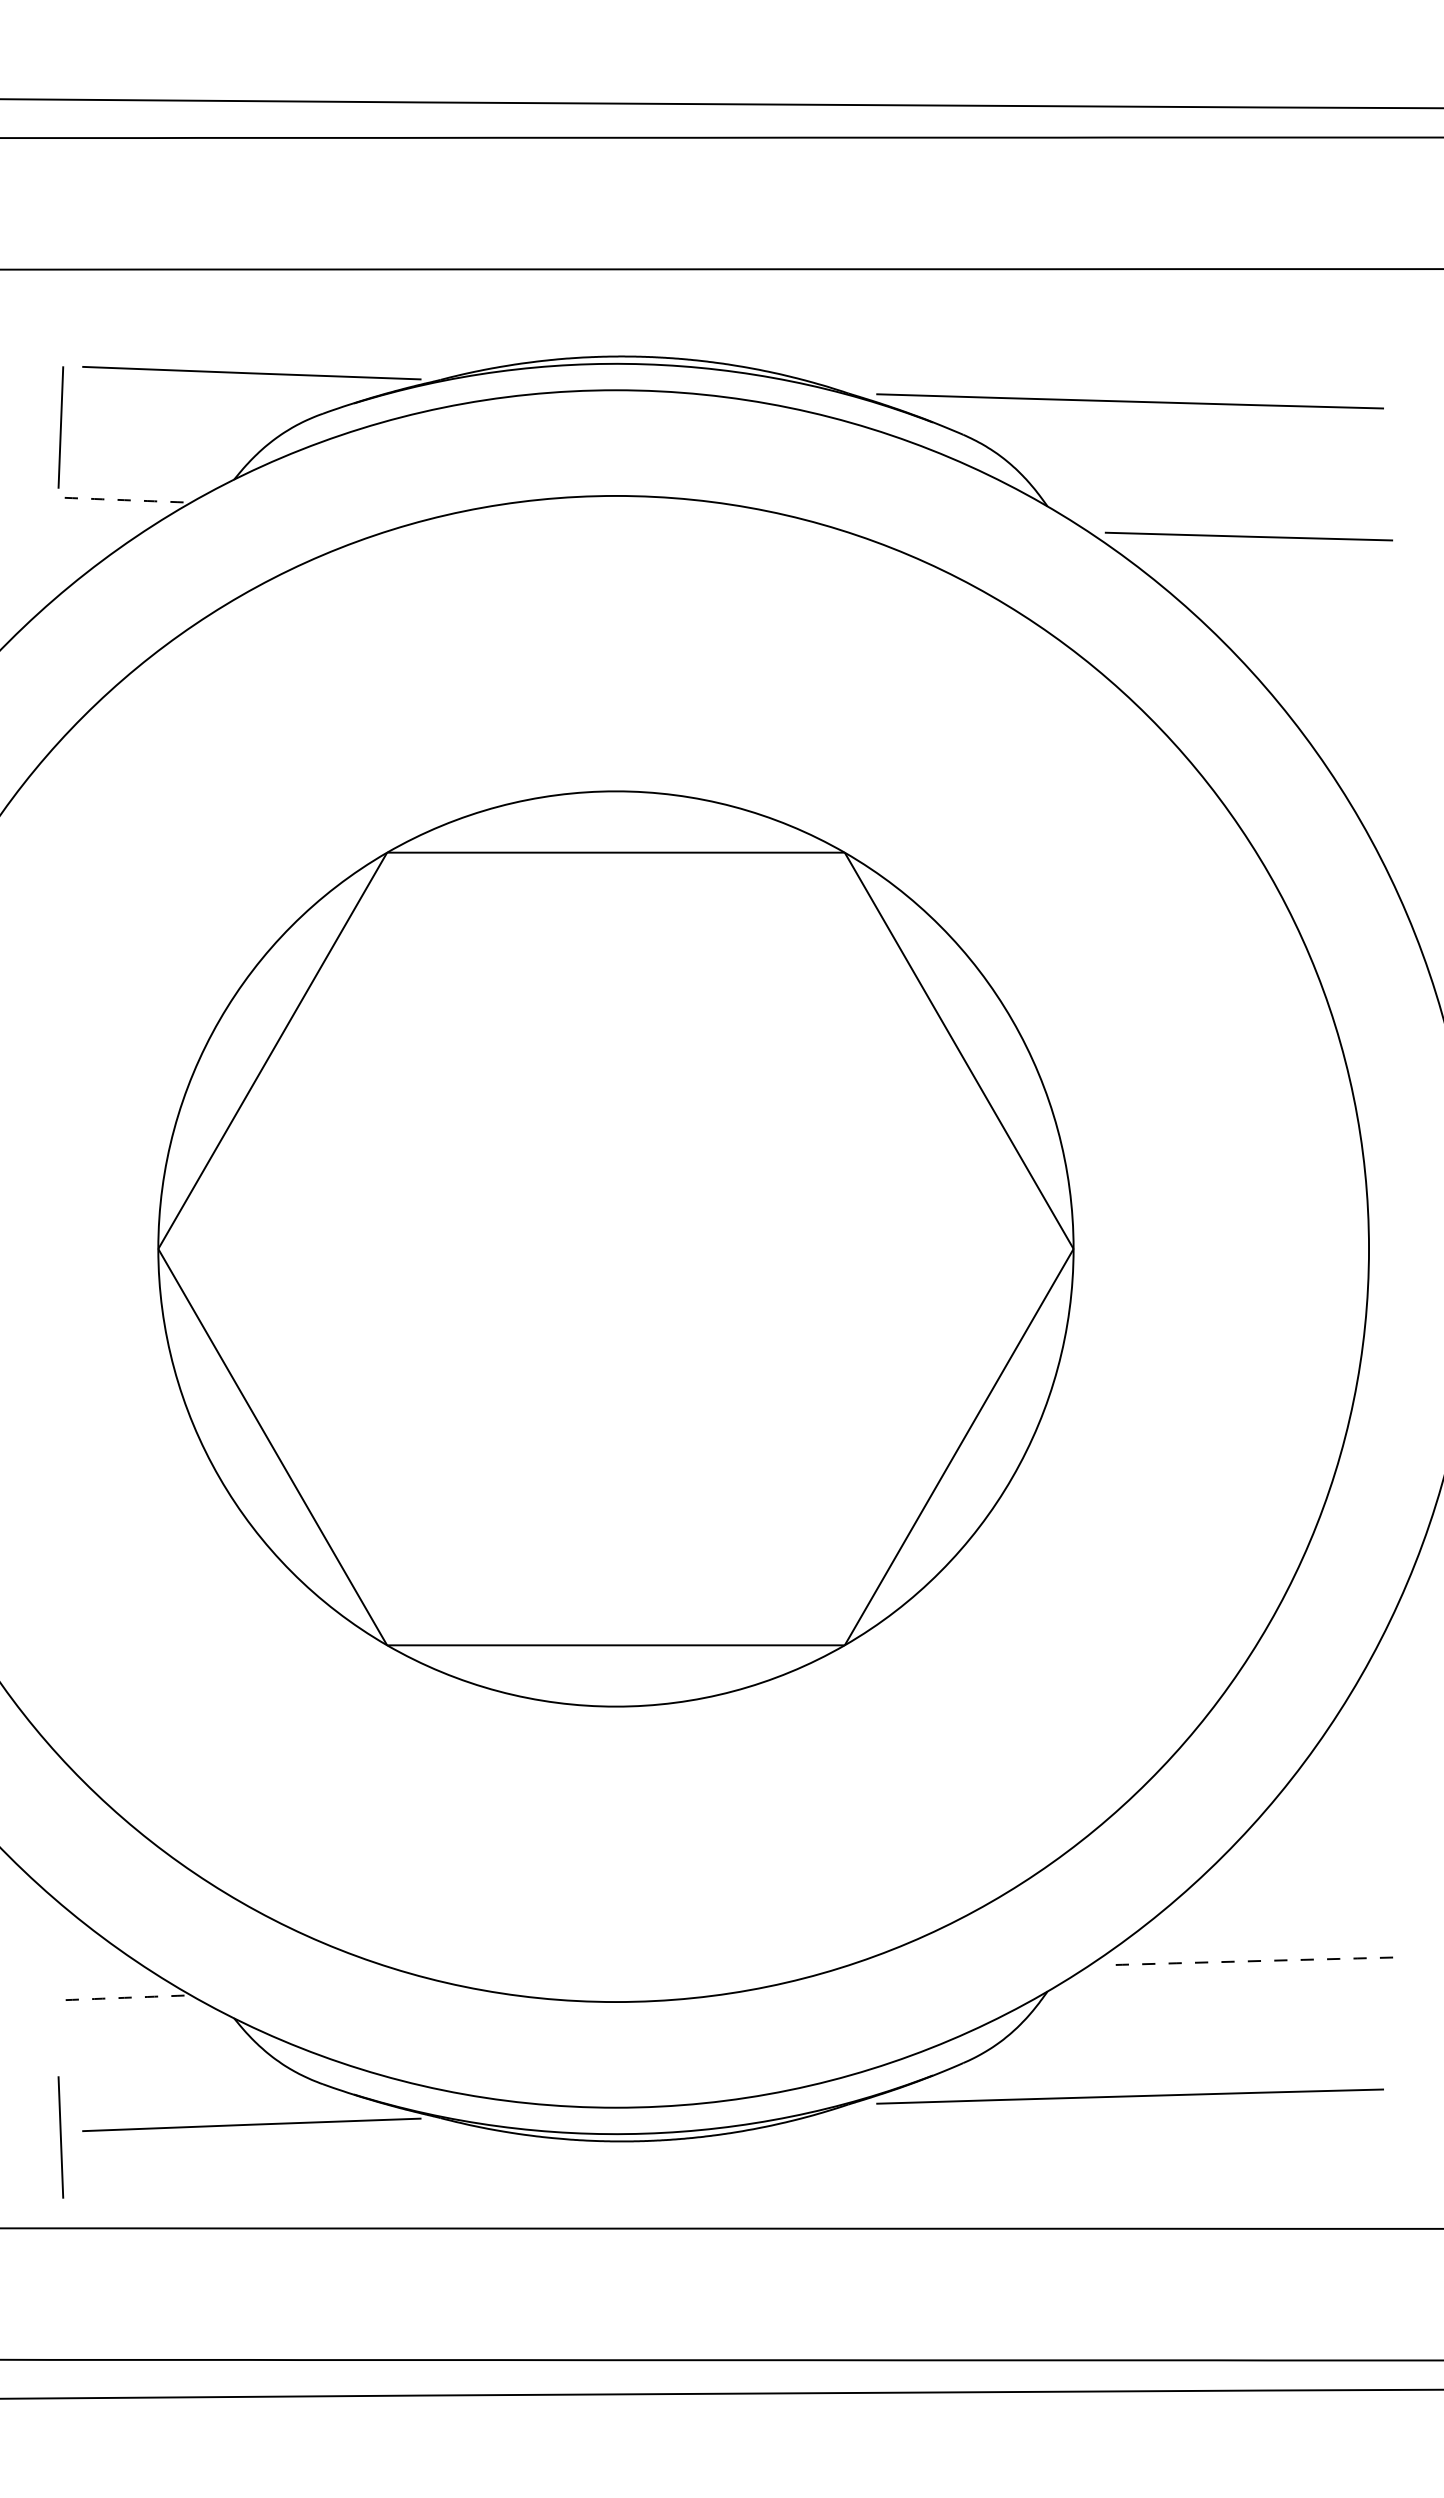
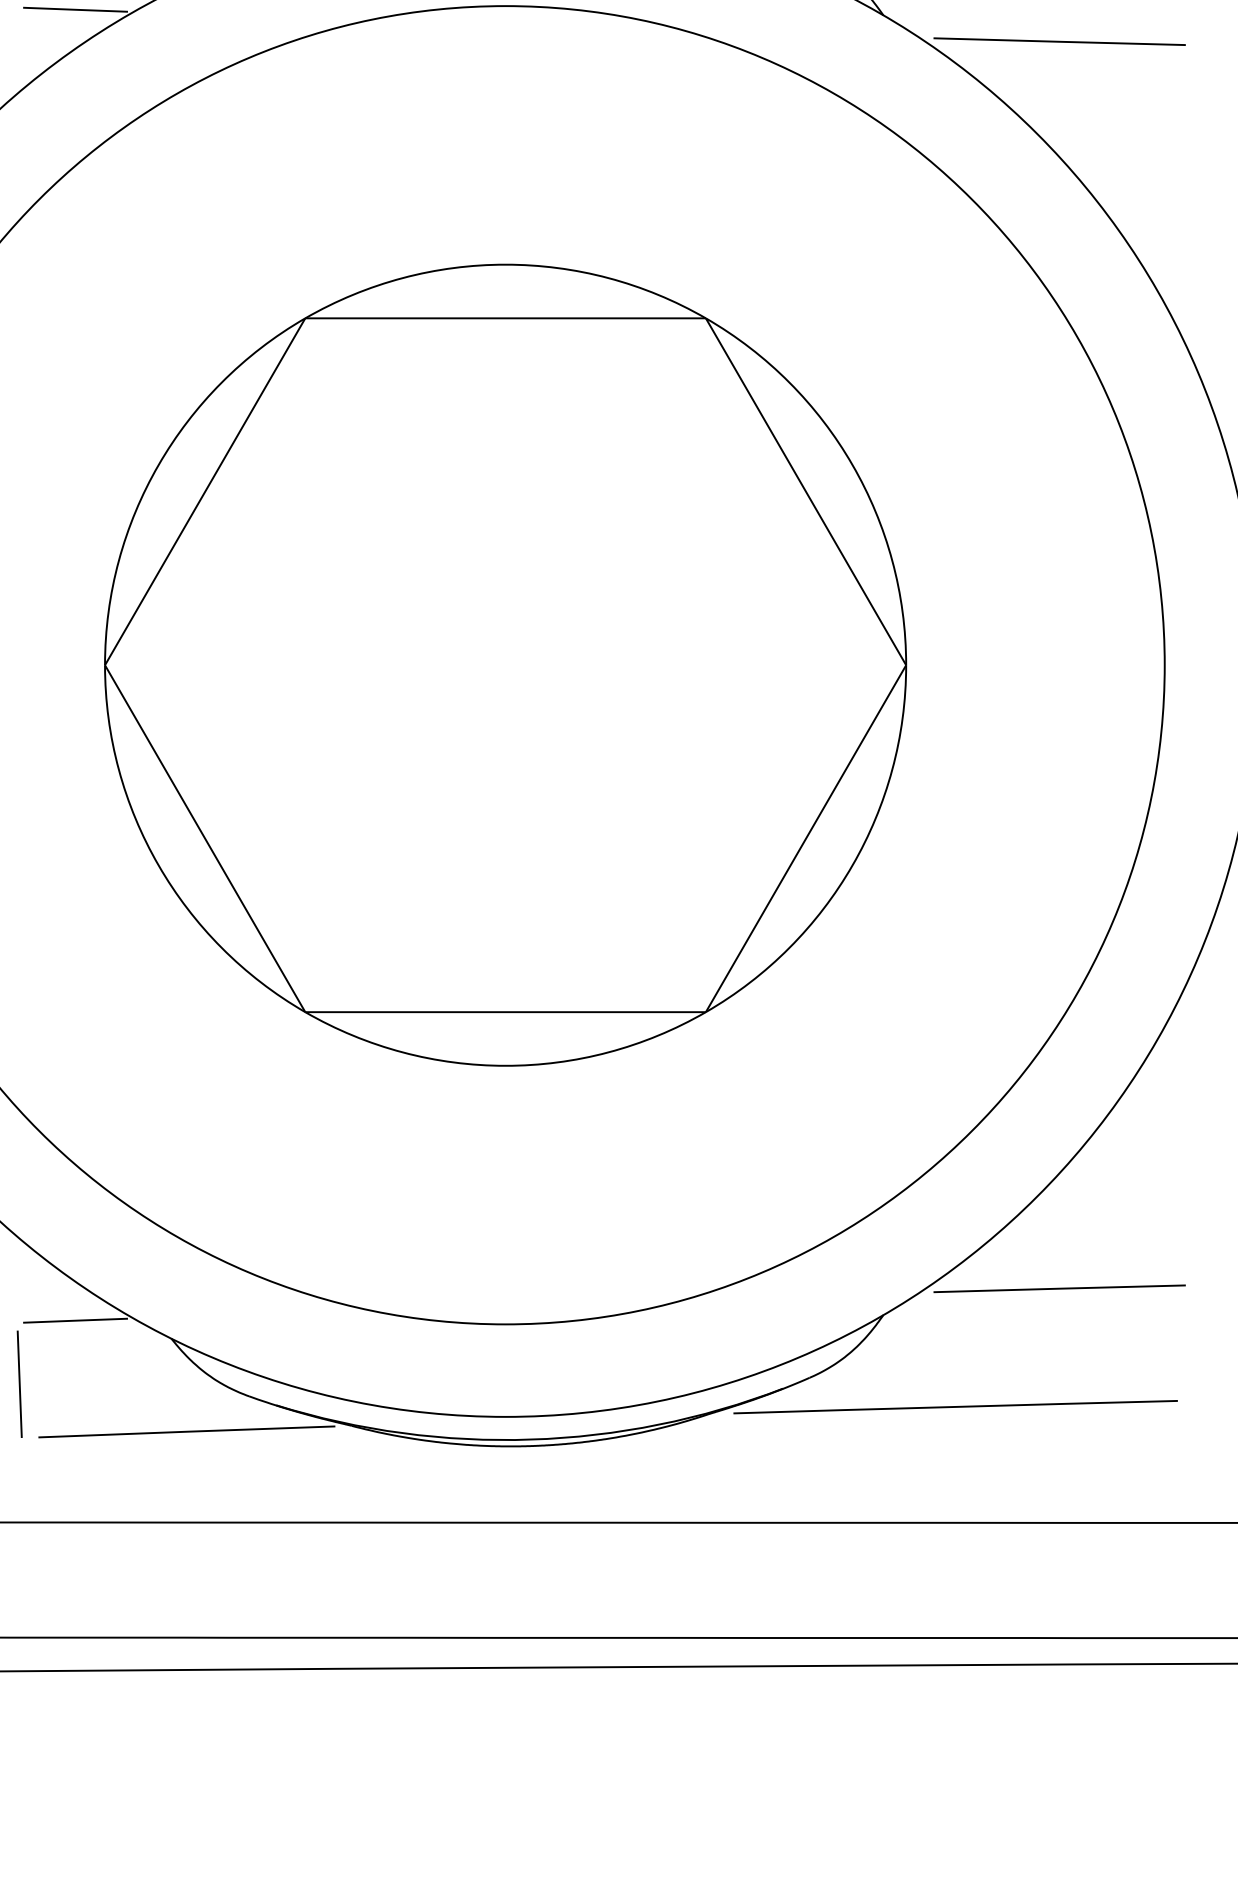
arc: (124, 500) -> (75, 10), dashed -> solid
arc: (1248, 1961) -> (1059, 1288), dashed -> solid
arc: (124, 1997) -> (75, 1320), dashed -> solid
line: (60, 2137) -> (19, 1384), moved

